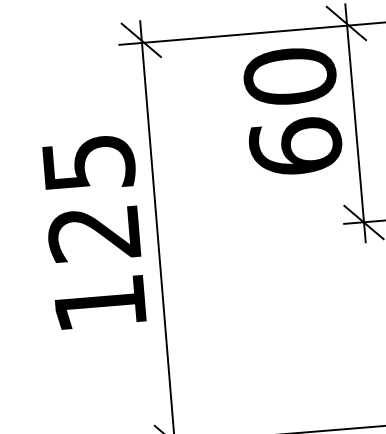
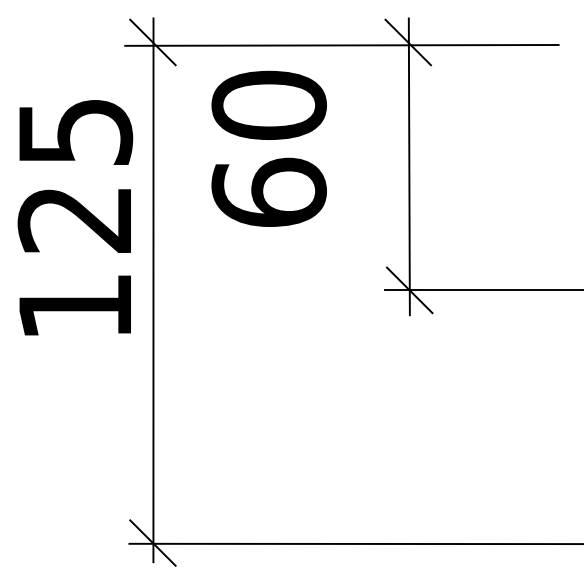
text: (292, 111) -> (268, 148), moved
text: (94, 231) -> (75, 217), moved

